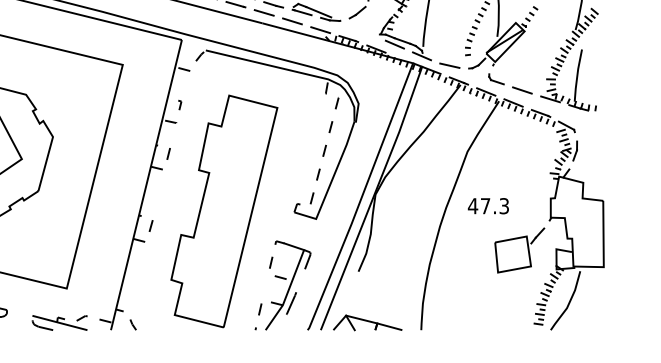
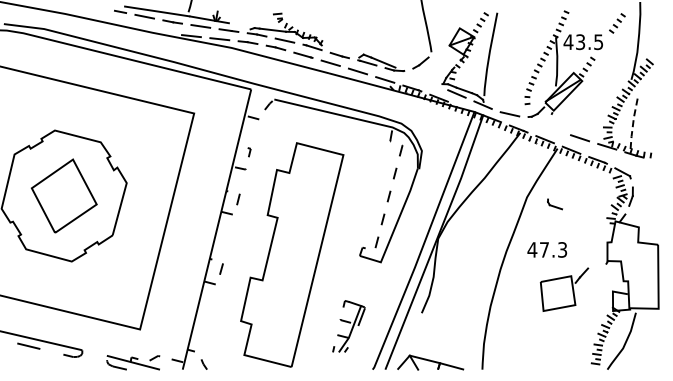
line: (577, 75) -> (633, 123), solid -> dashed
part: (495, 79) -> (554, 204), moved
part: (519, 250) -> (564, 289), moved
part: (282, 285) -> (348, 326), size x0.6

